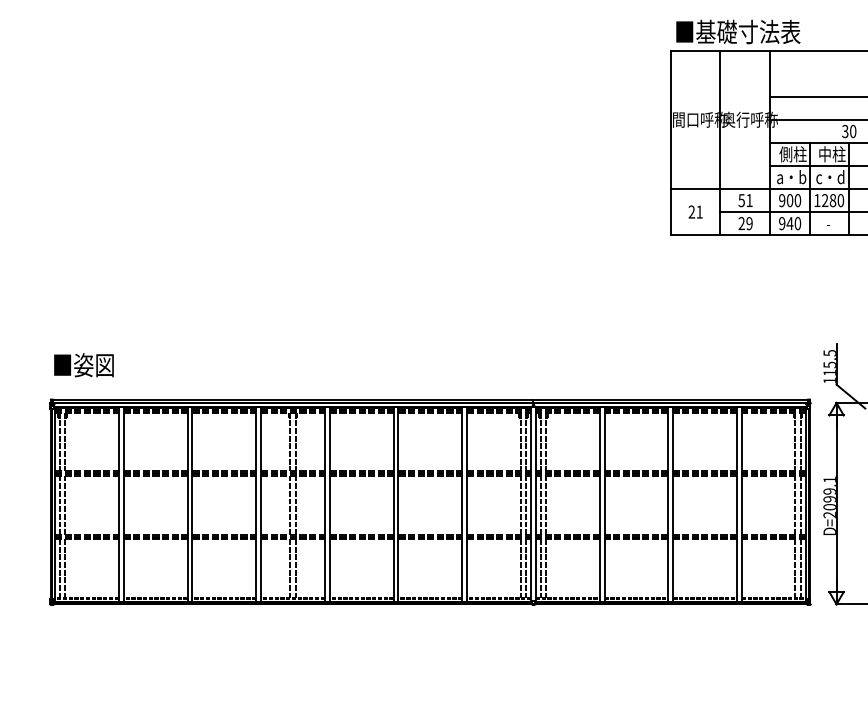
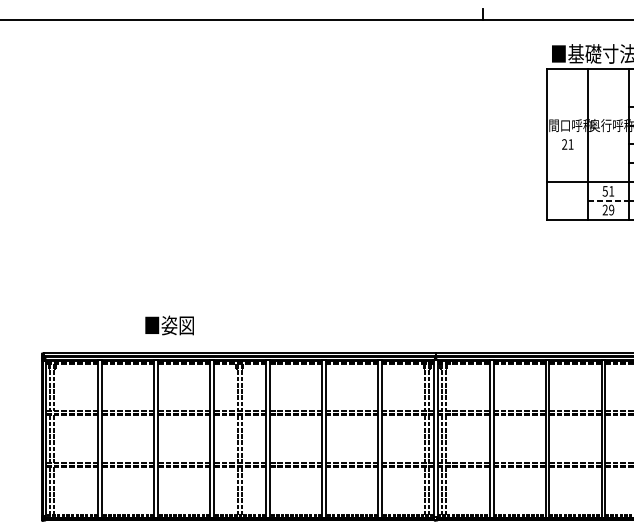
text: (695, 211) -> (567, 144), moved
line: (745, 212) -> (608, 201), solid -> dashed
text: (83, 365) -> (169, 325), moved

